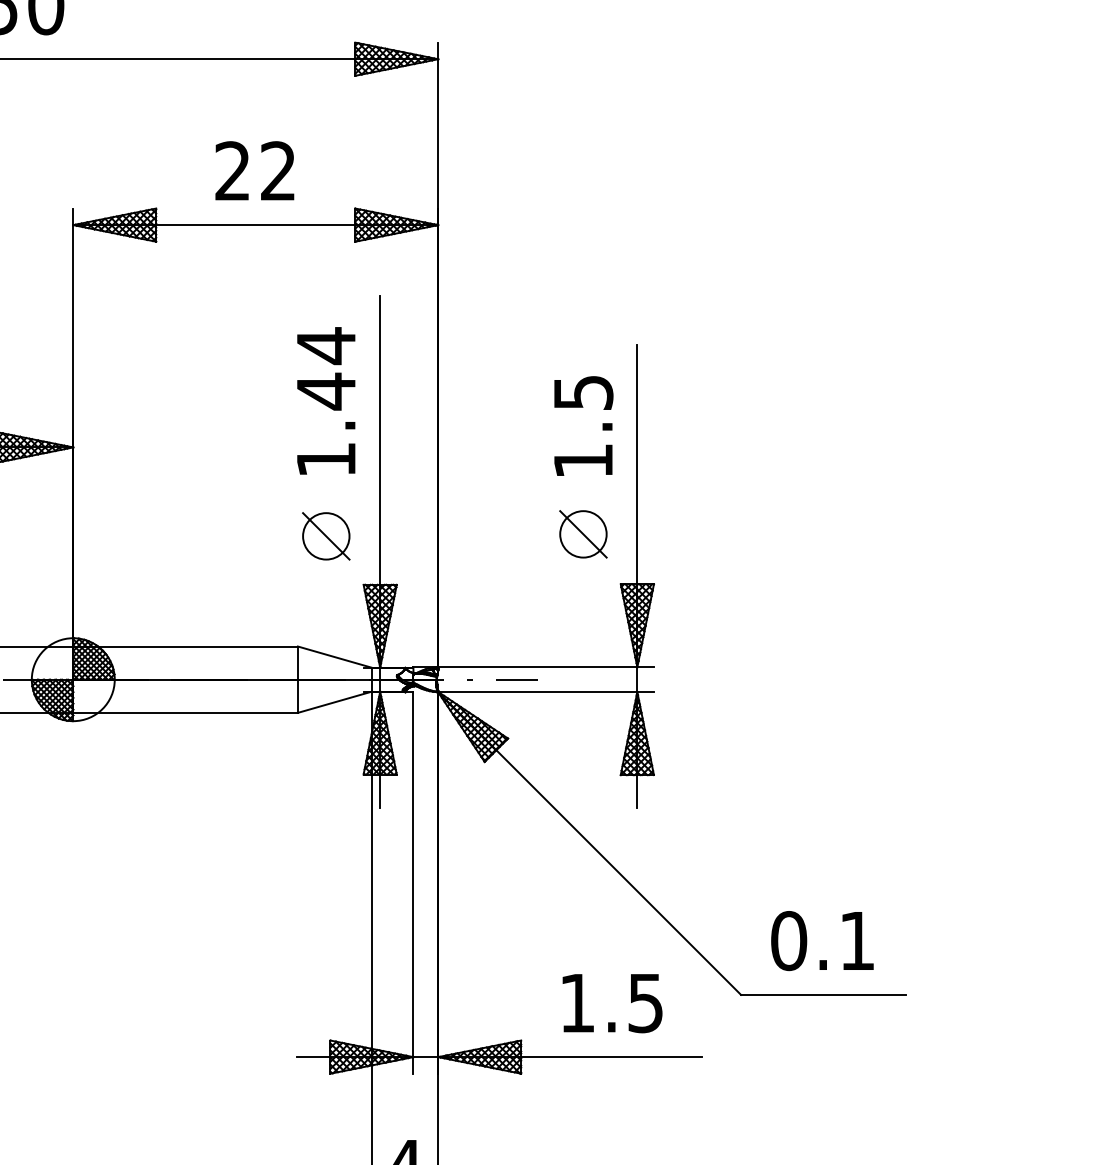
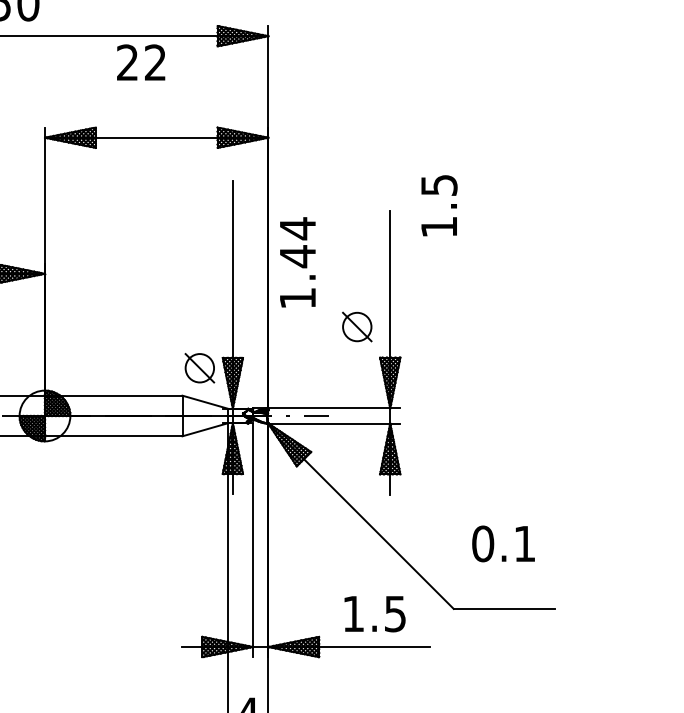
text: (255, 170) -> (141, 62), moved
text: (325, 401) -> (297, 262), moved
text: (583, 425) -> (439, 205), moved
part: (325, 536) -> (199, 368), moved
text: (822, 940) -> (503, 543), moved

